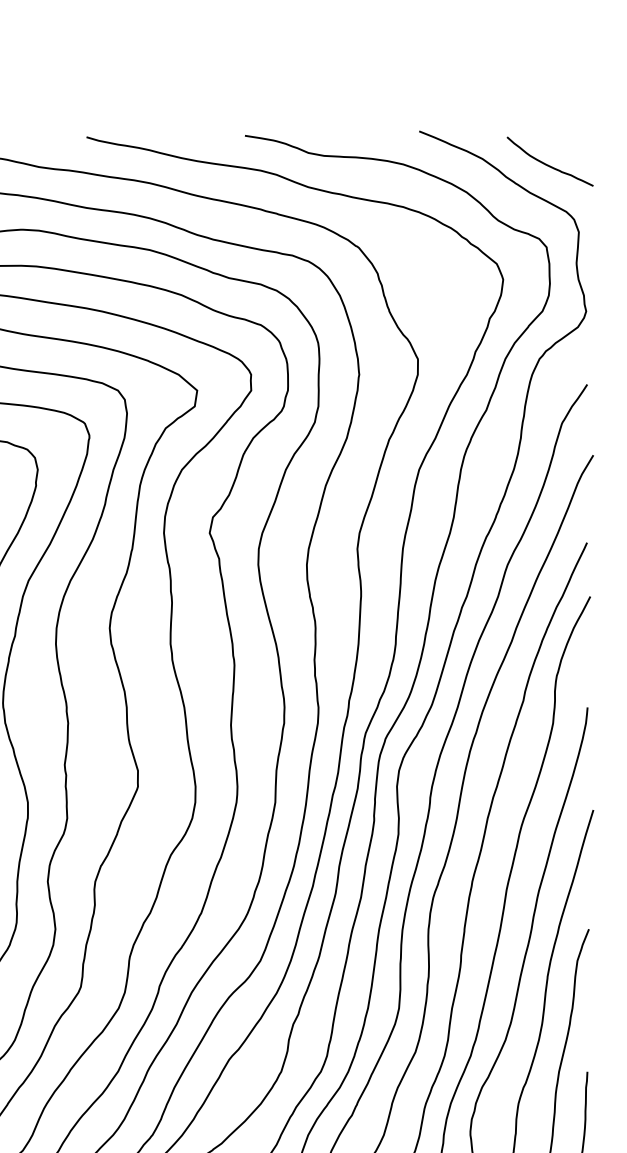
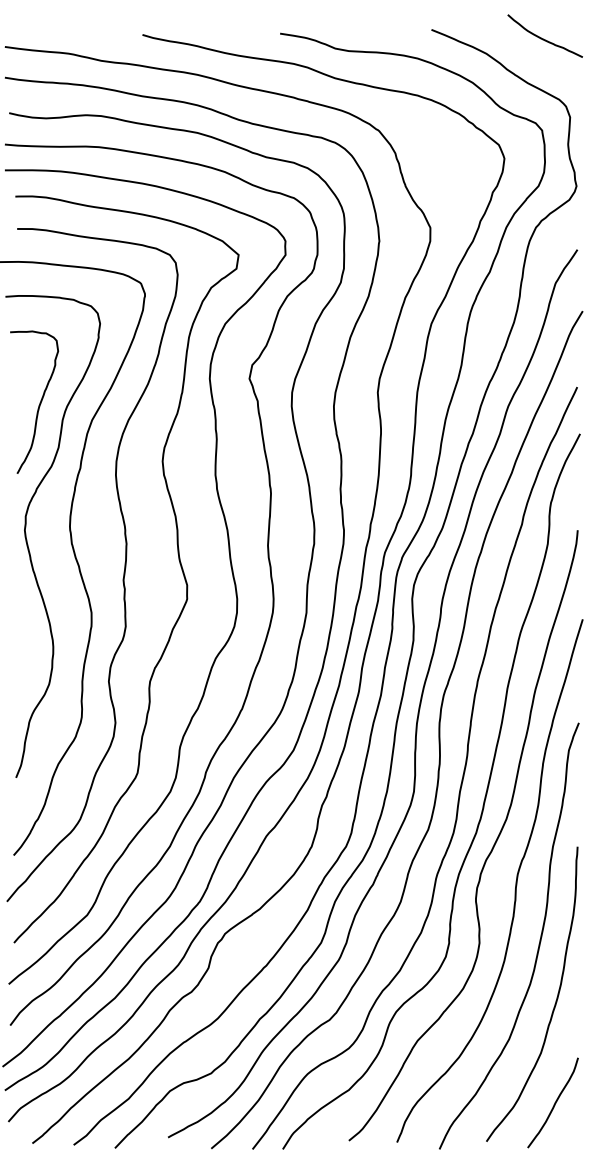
curve: (548, 164) -> (543, 38), moved

